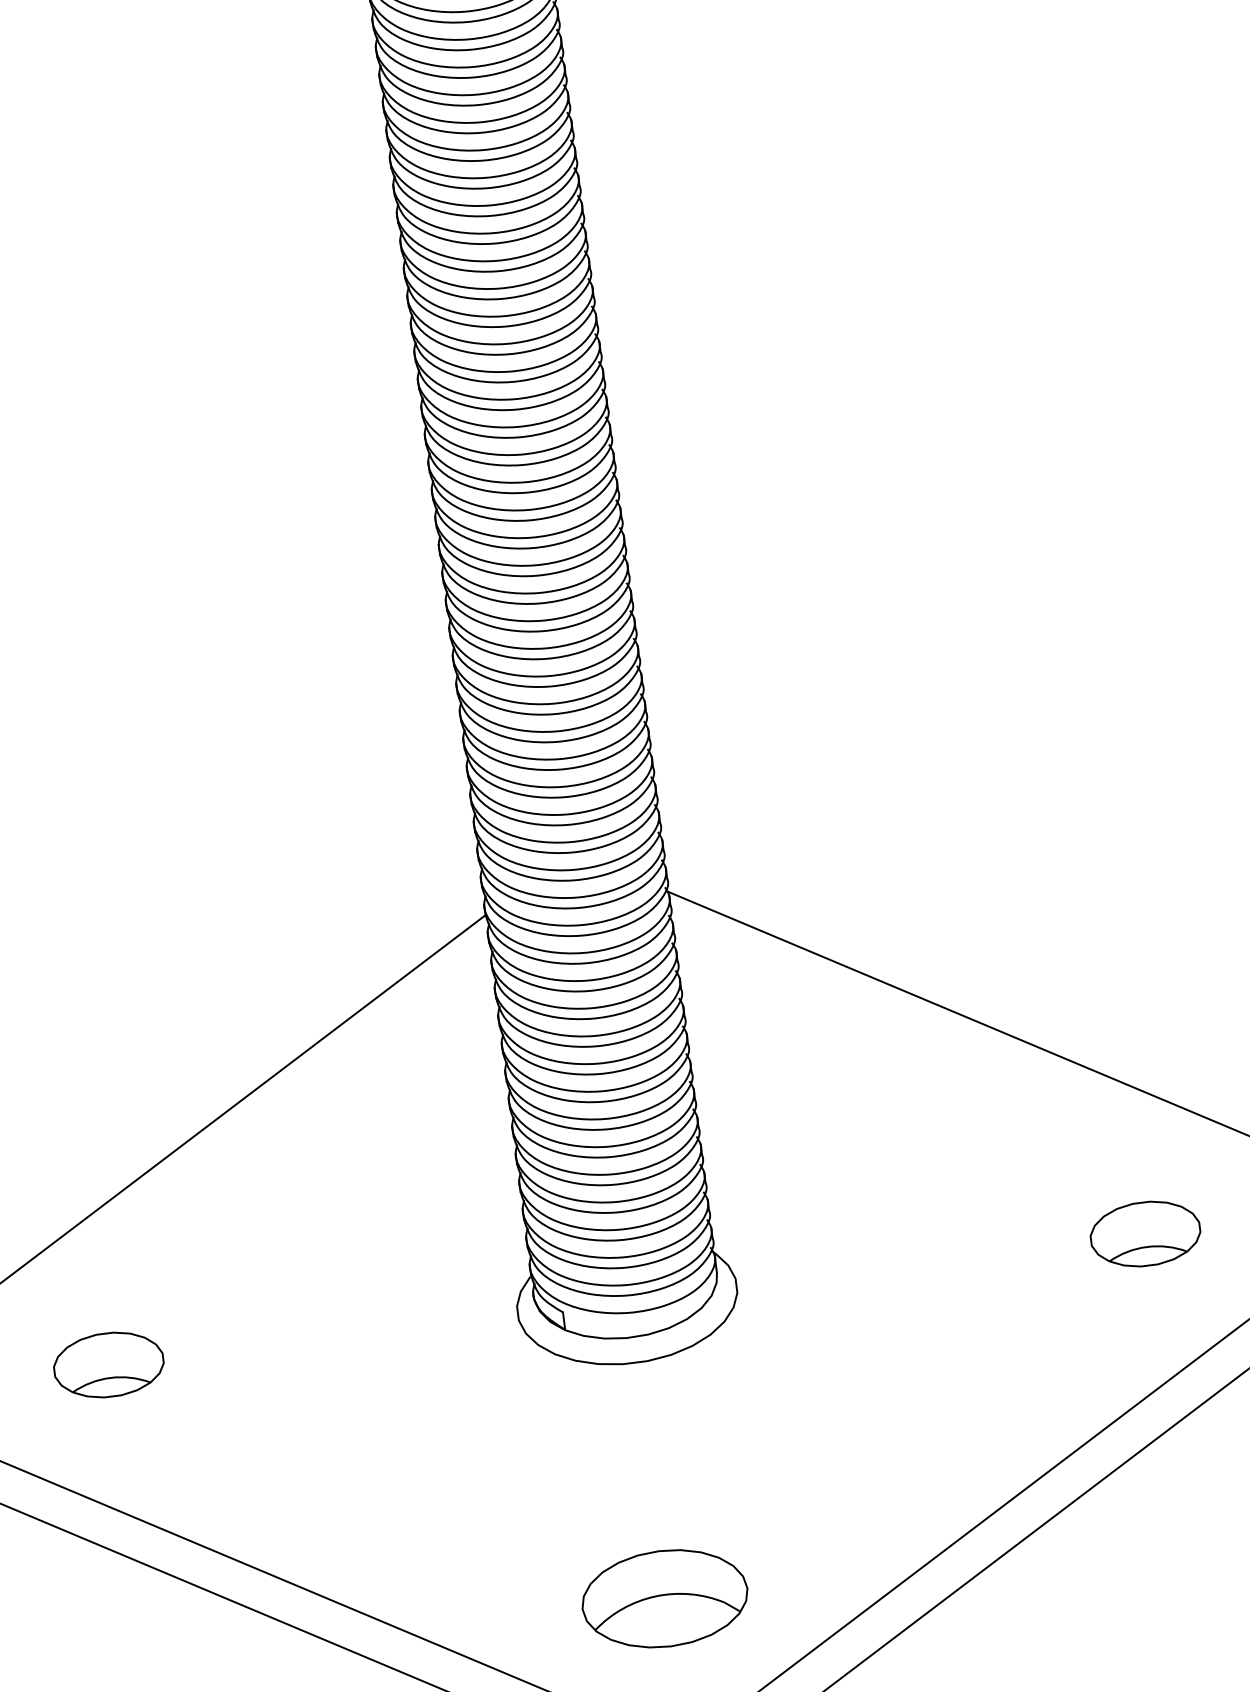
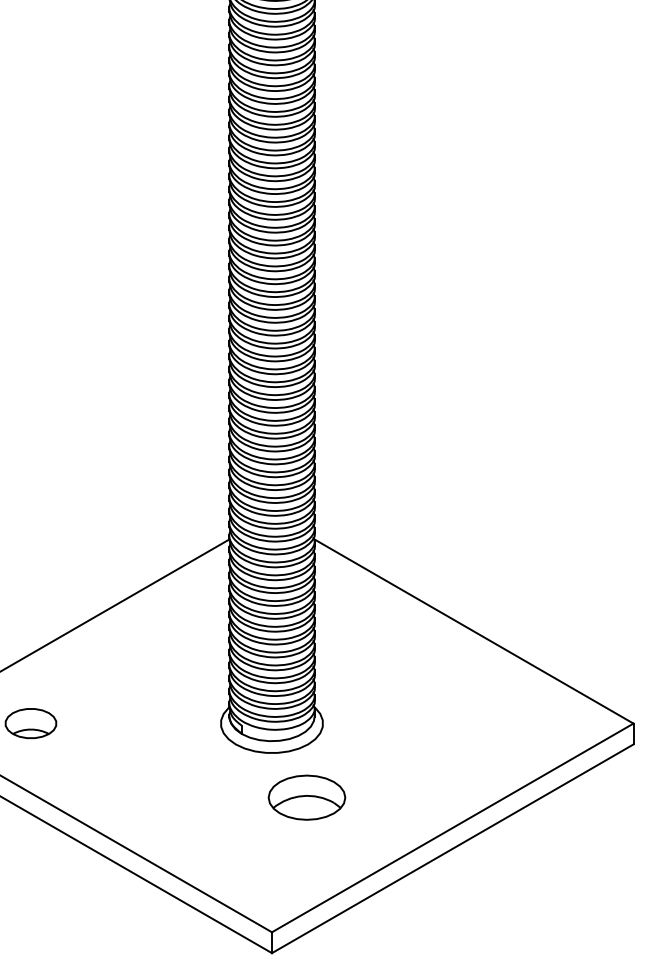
part: (1144, 1234) -> (512, 723), removed
part: (663, 1598) -> (306, 797), moved

